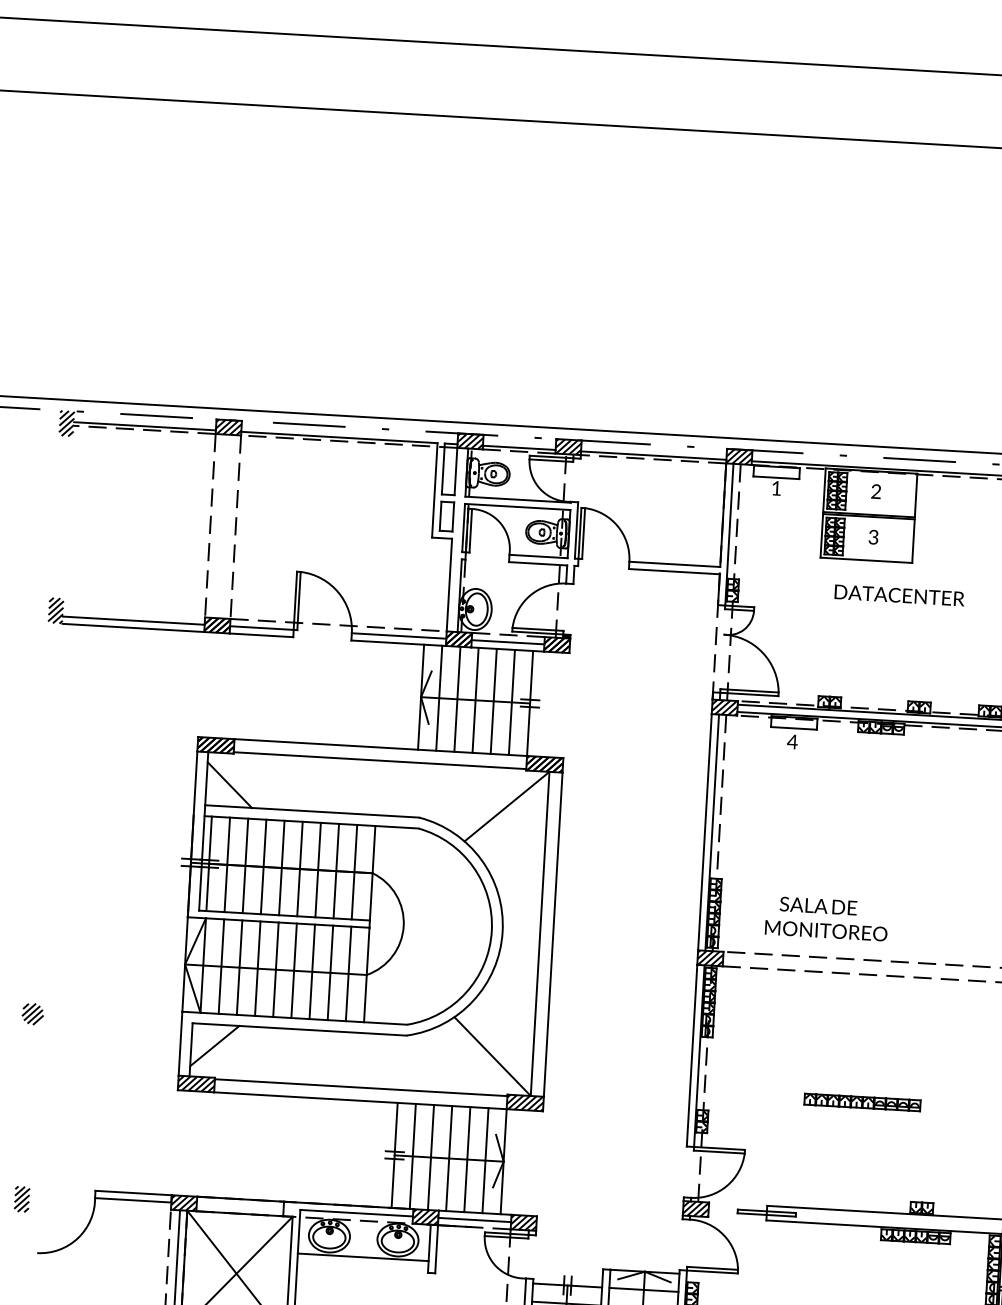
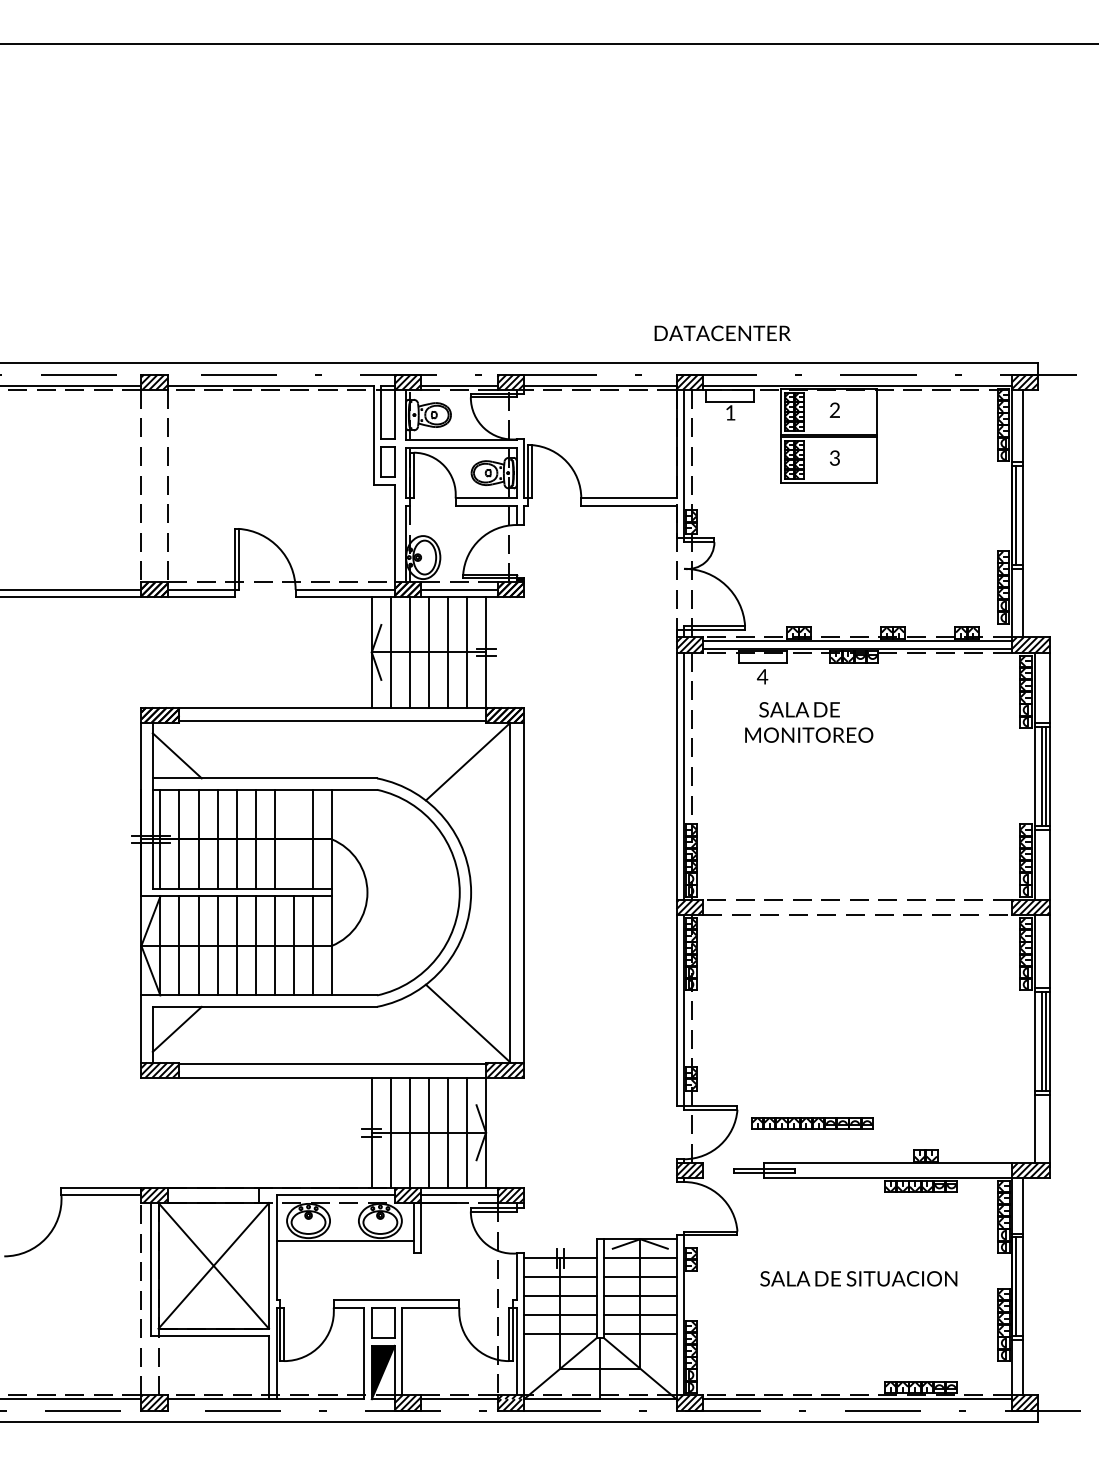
text: (899, 595) -> (722, 333), moved
line: (336, 870) -> (293, 838), removed
text: (827, 918) -> (809, 722), moved
part: (862, 1102) -> (812, 1123), moved

